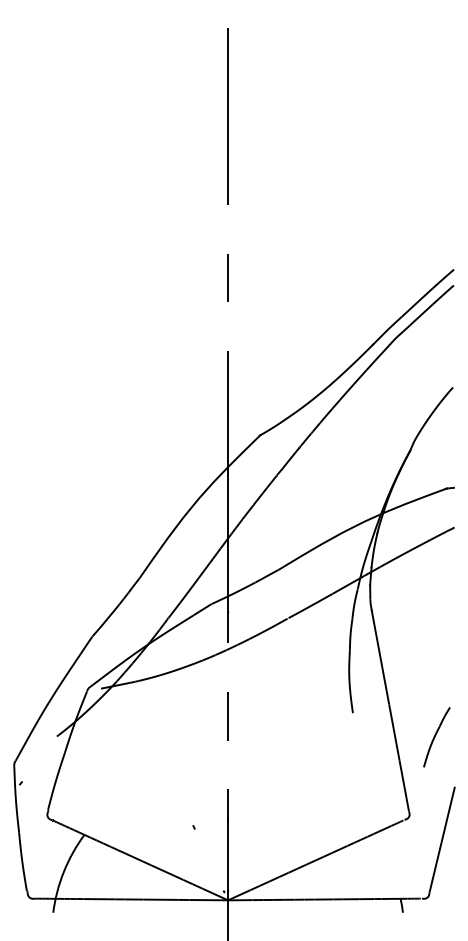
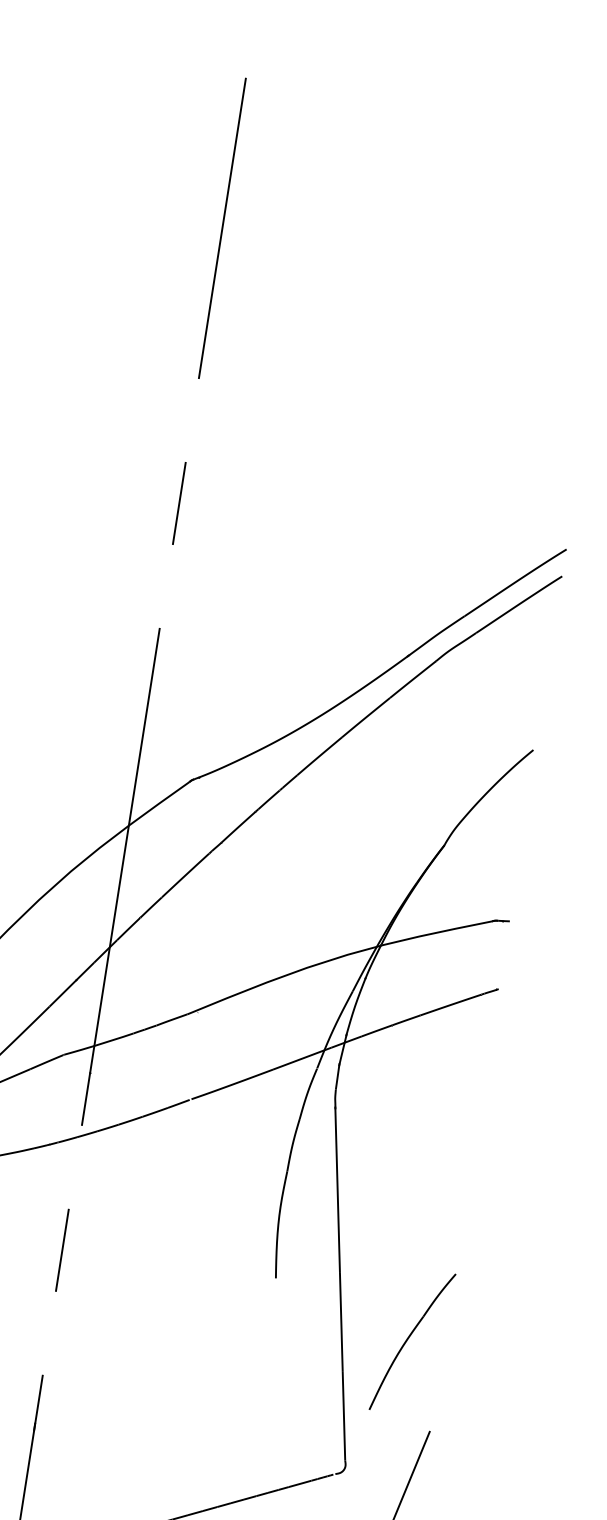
part: (436, 737) -> (411, 1342), size x1.43

